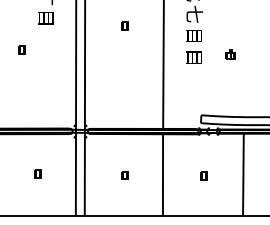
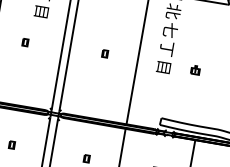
part: (124, 25) -> (104, 53), moved
text: (193, 35) -> (166, 48), 目 -> 丁
part: (21, 49) -> (24, 41), moved

